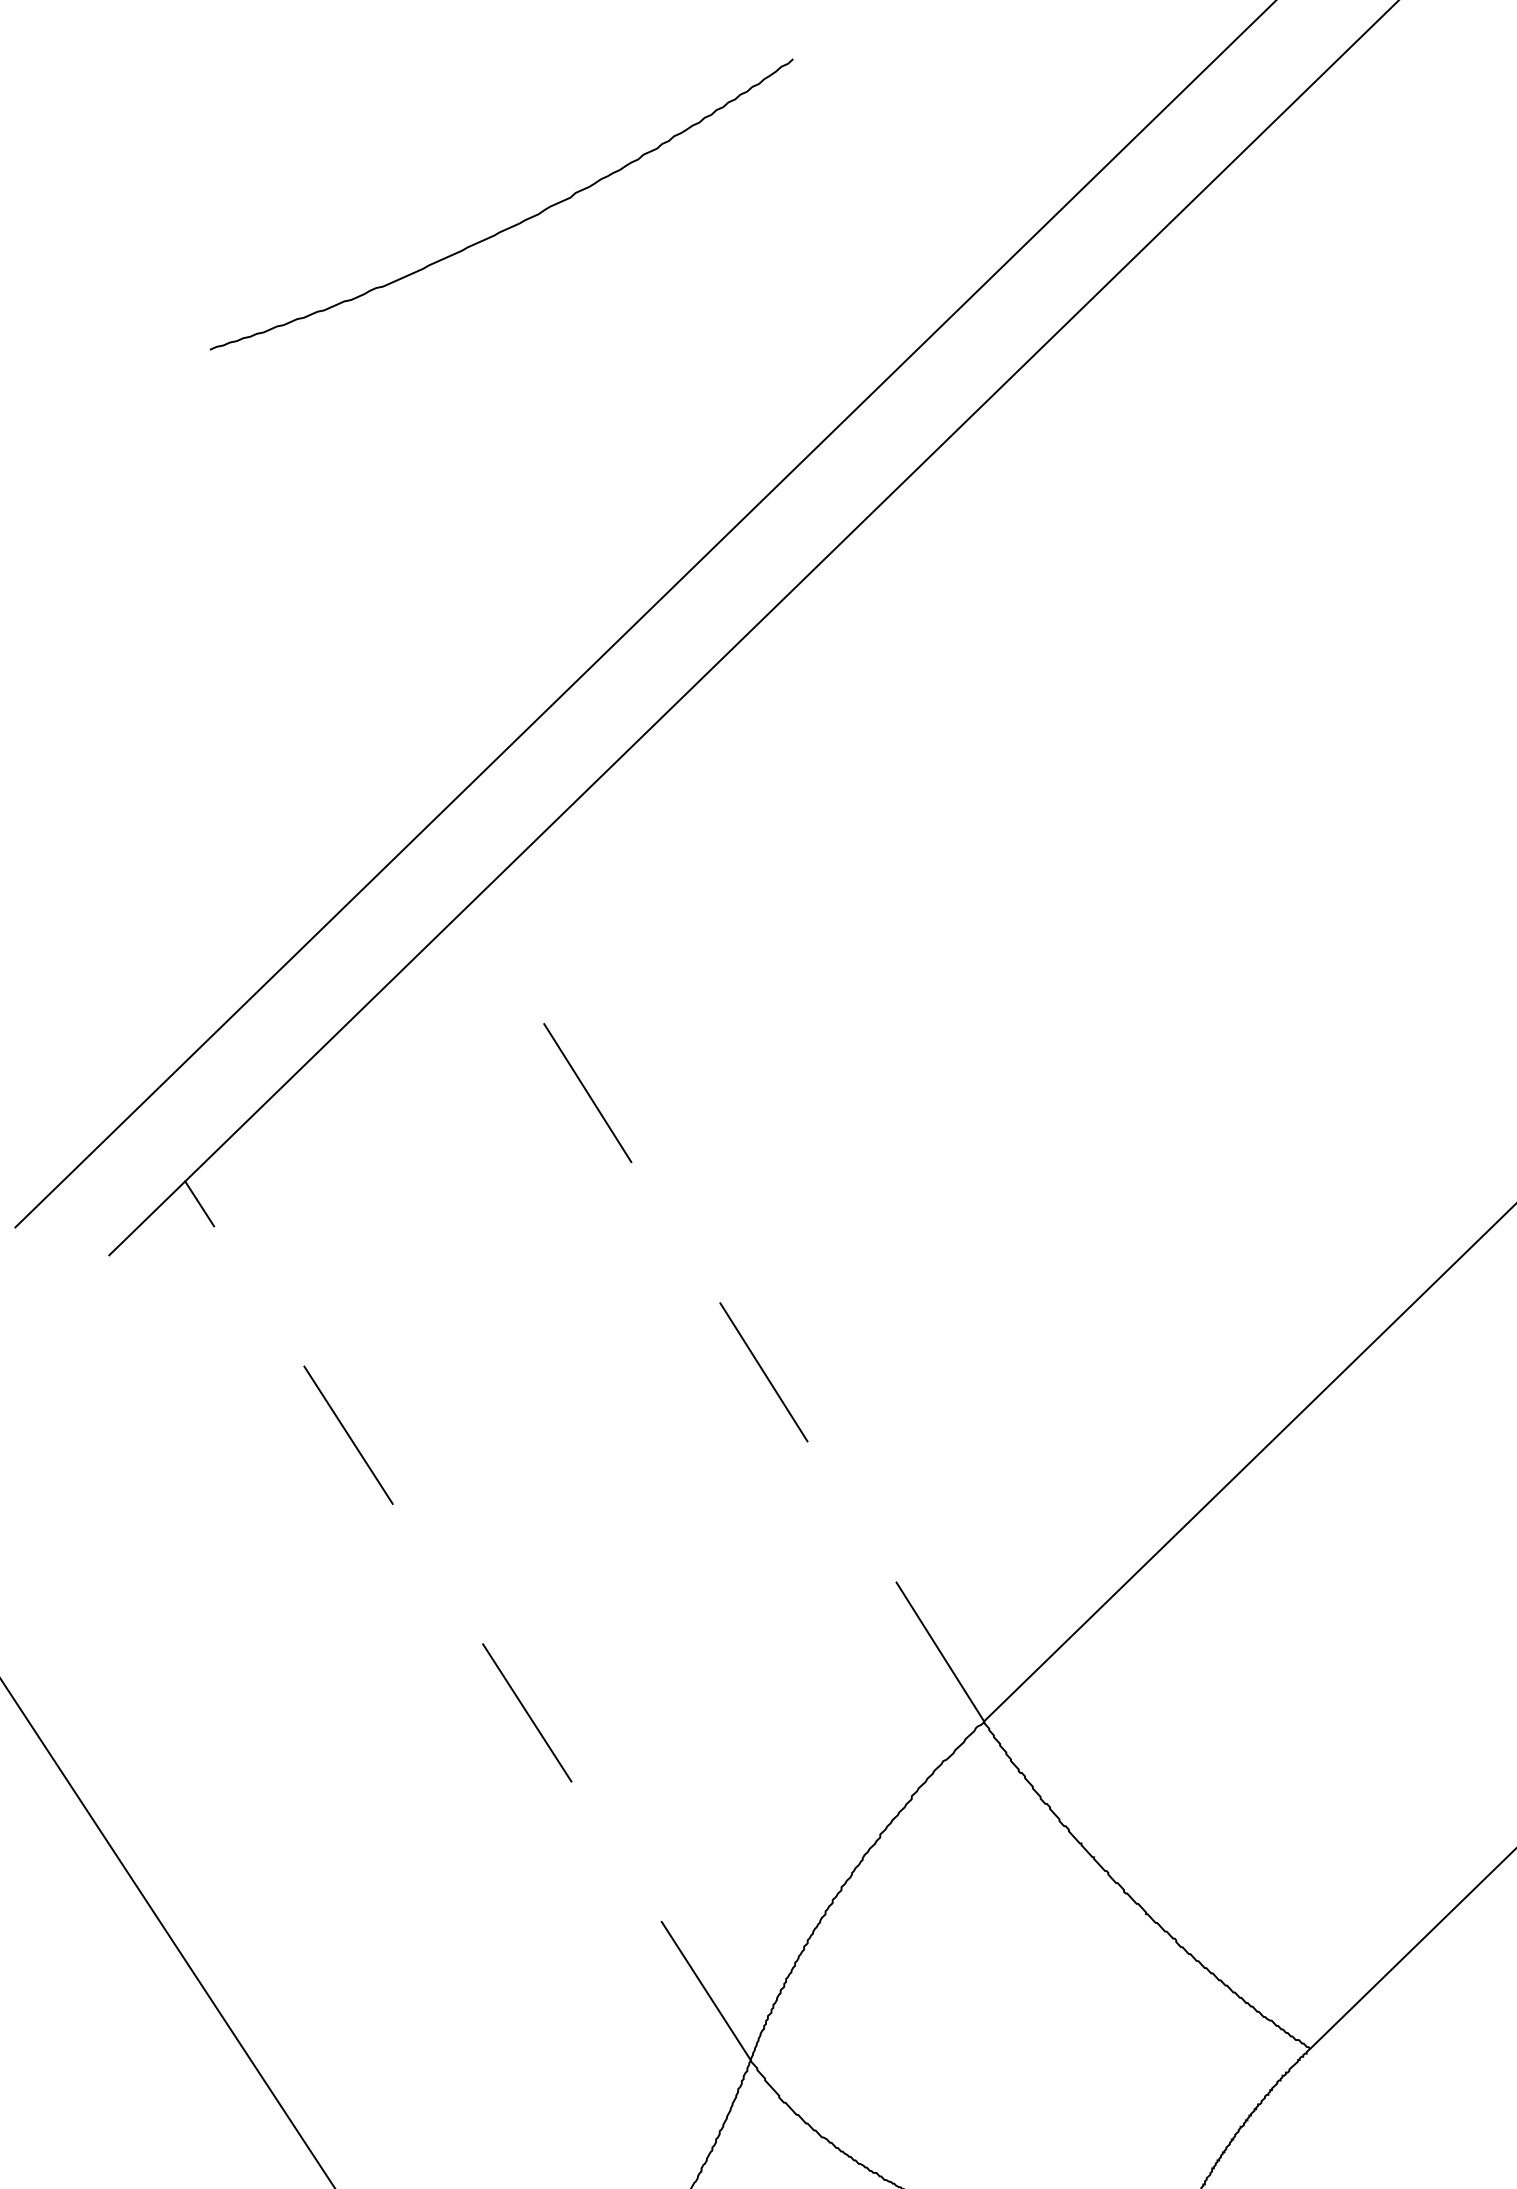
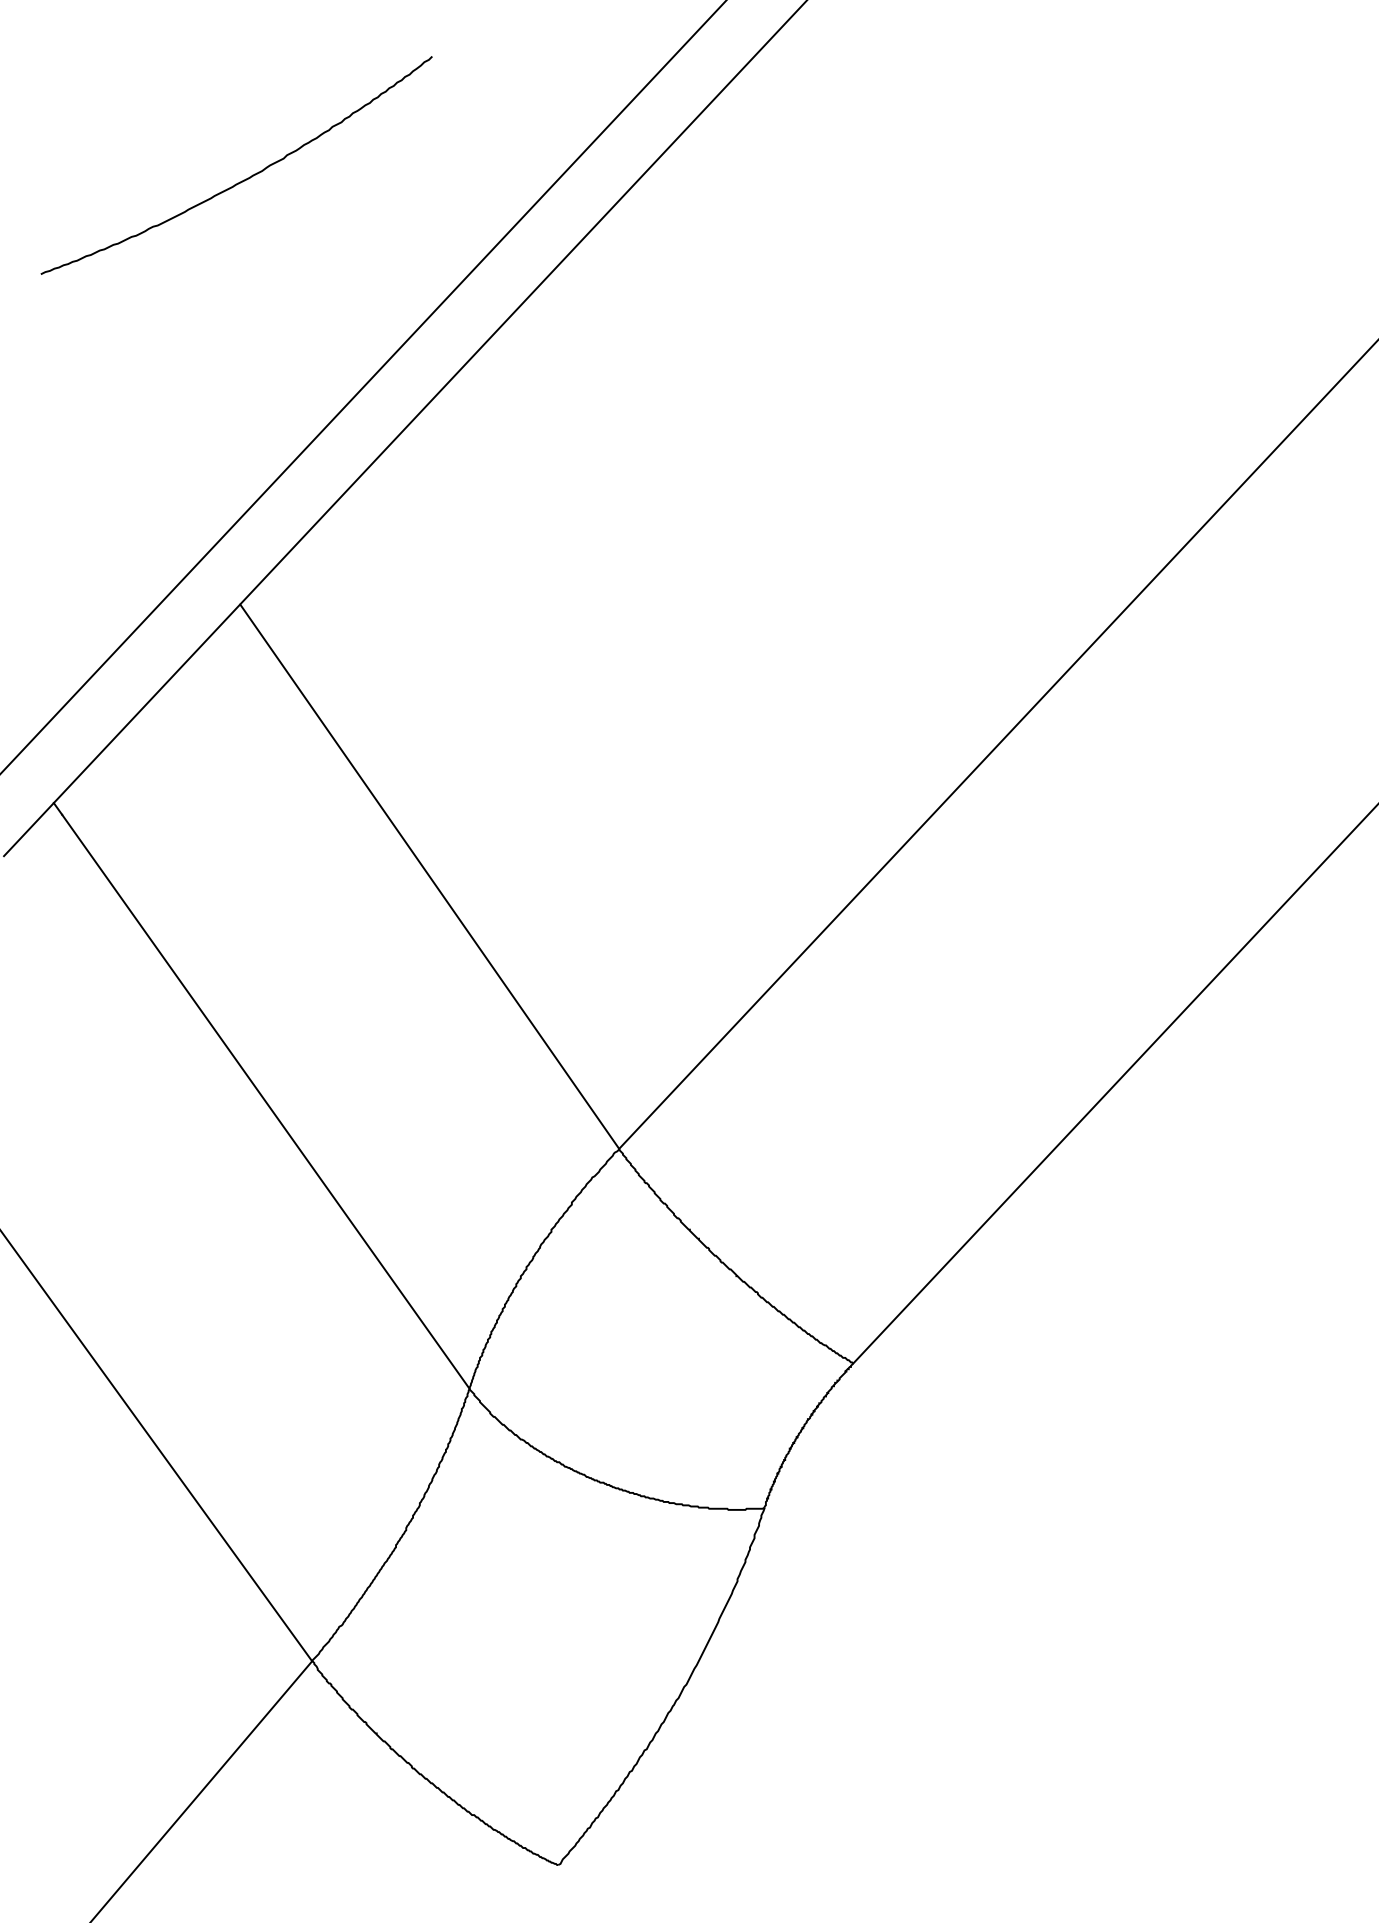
curve: (510, 225) -> (243, 179), moved
line: (726, 1312) -> (429, 876), dashed -> solid
line: (473, 1629) -> (265, 1101), dashed -> solid

